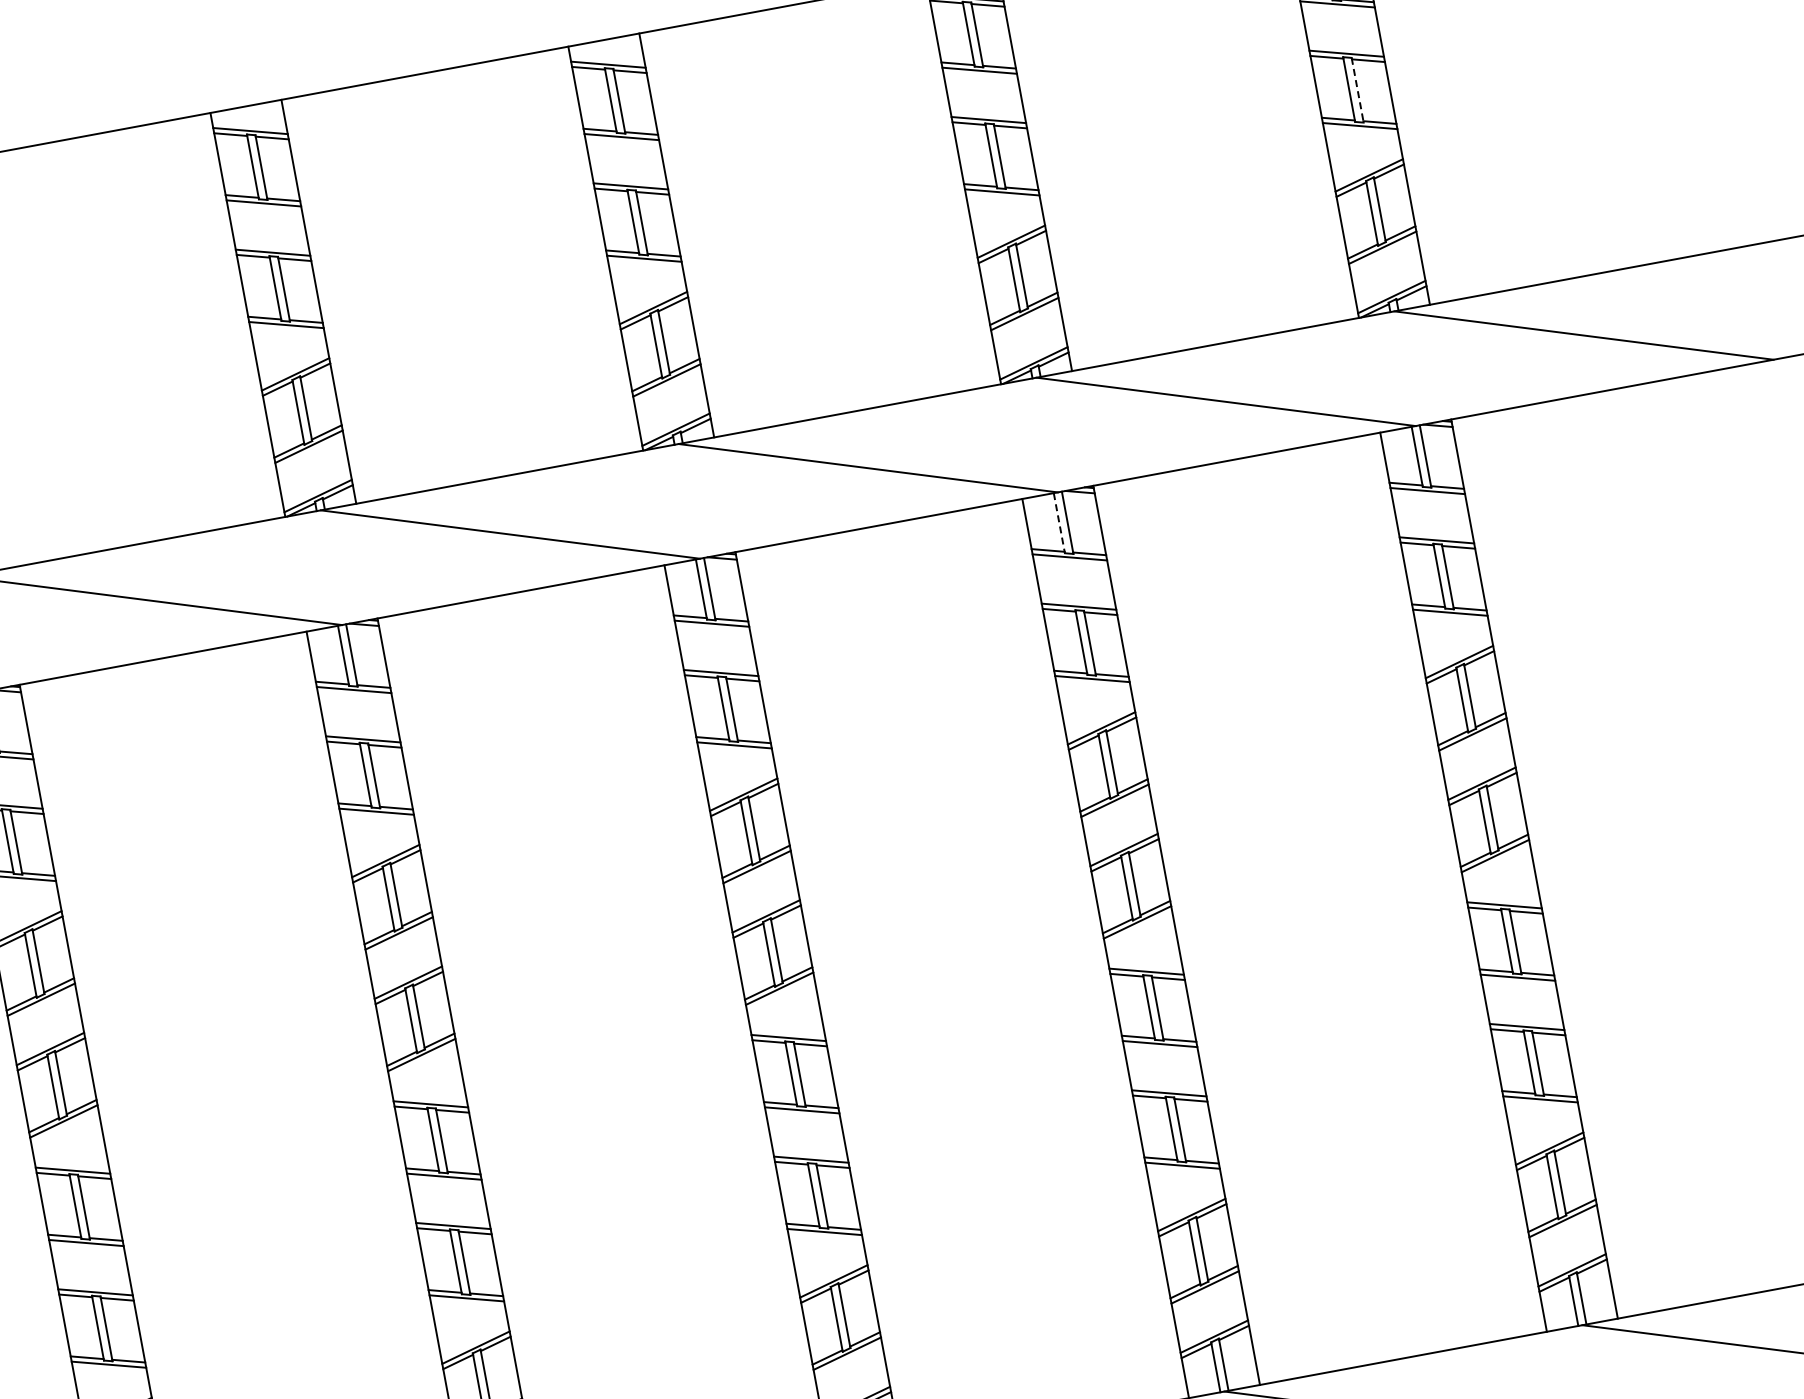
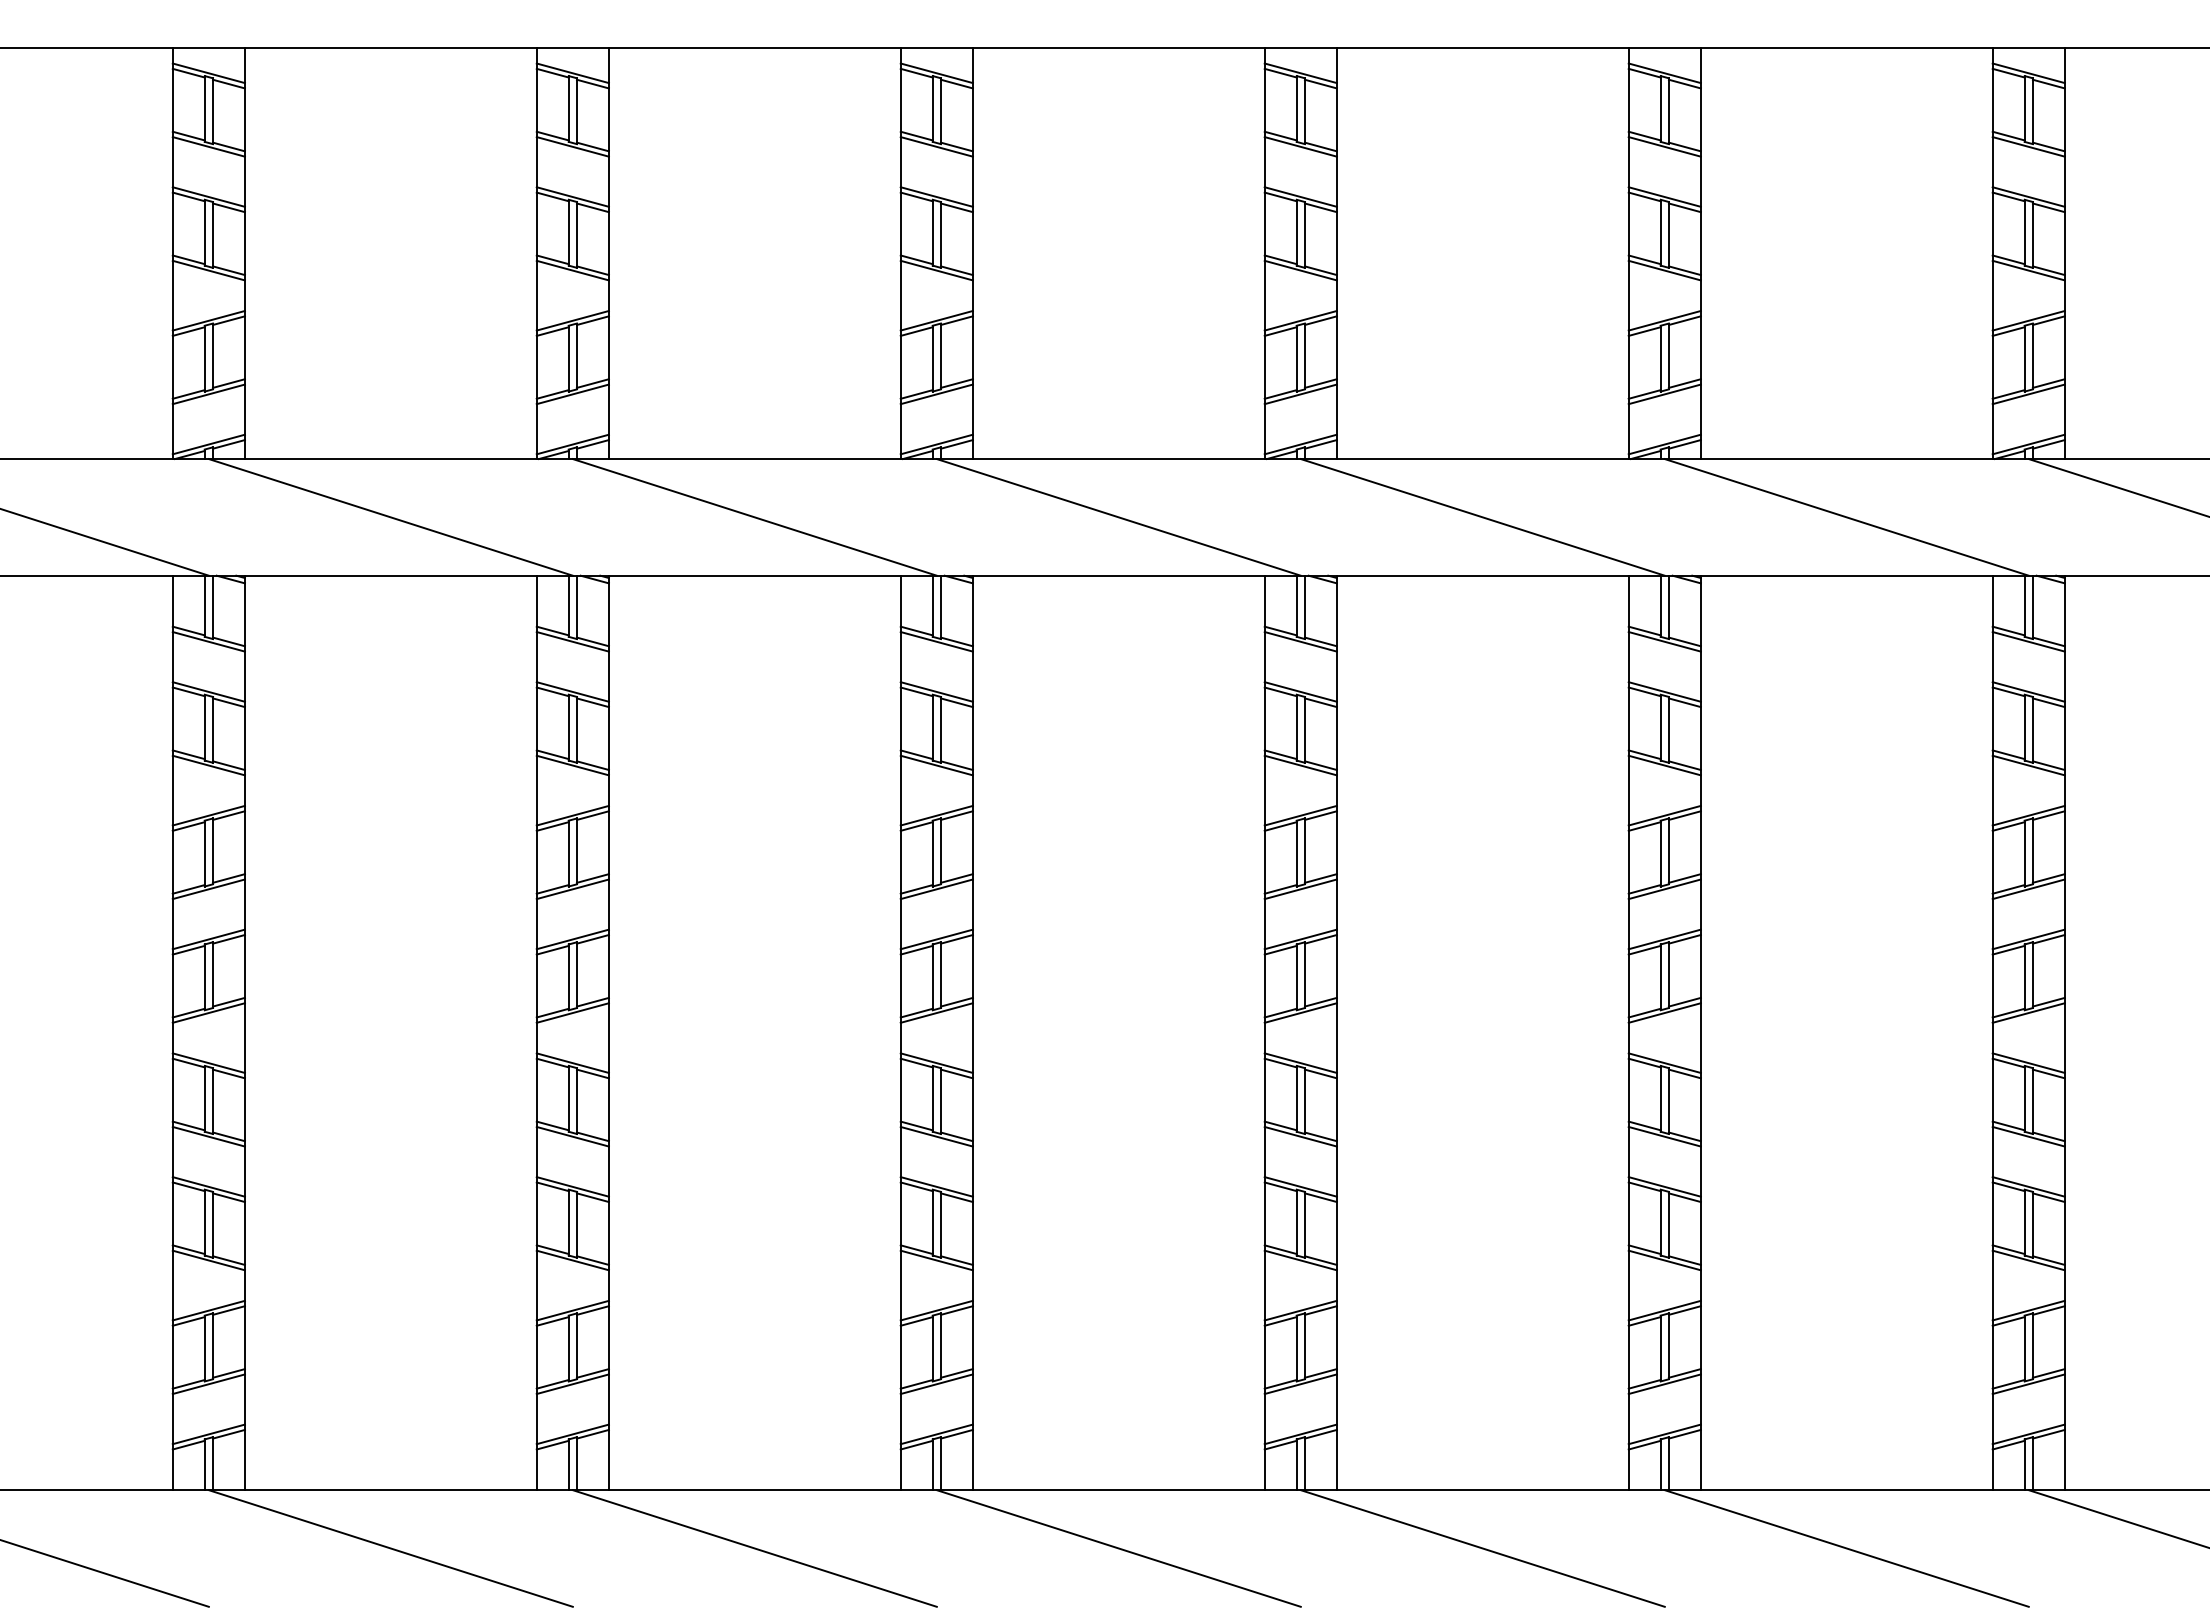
line: (1357, 89) -> (2032, 234), dashed -> solid
line: (1059, 523) -> (1660, 606), dashed -> solid

